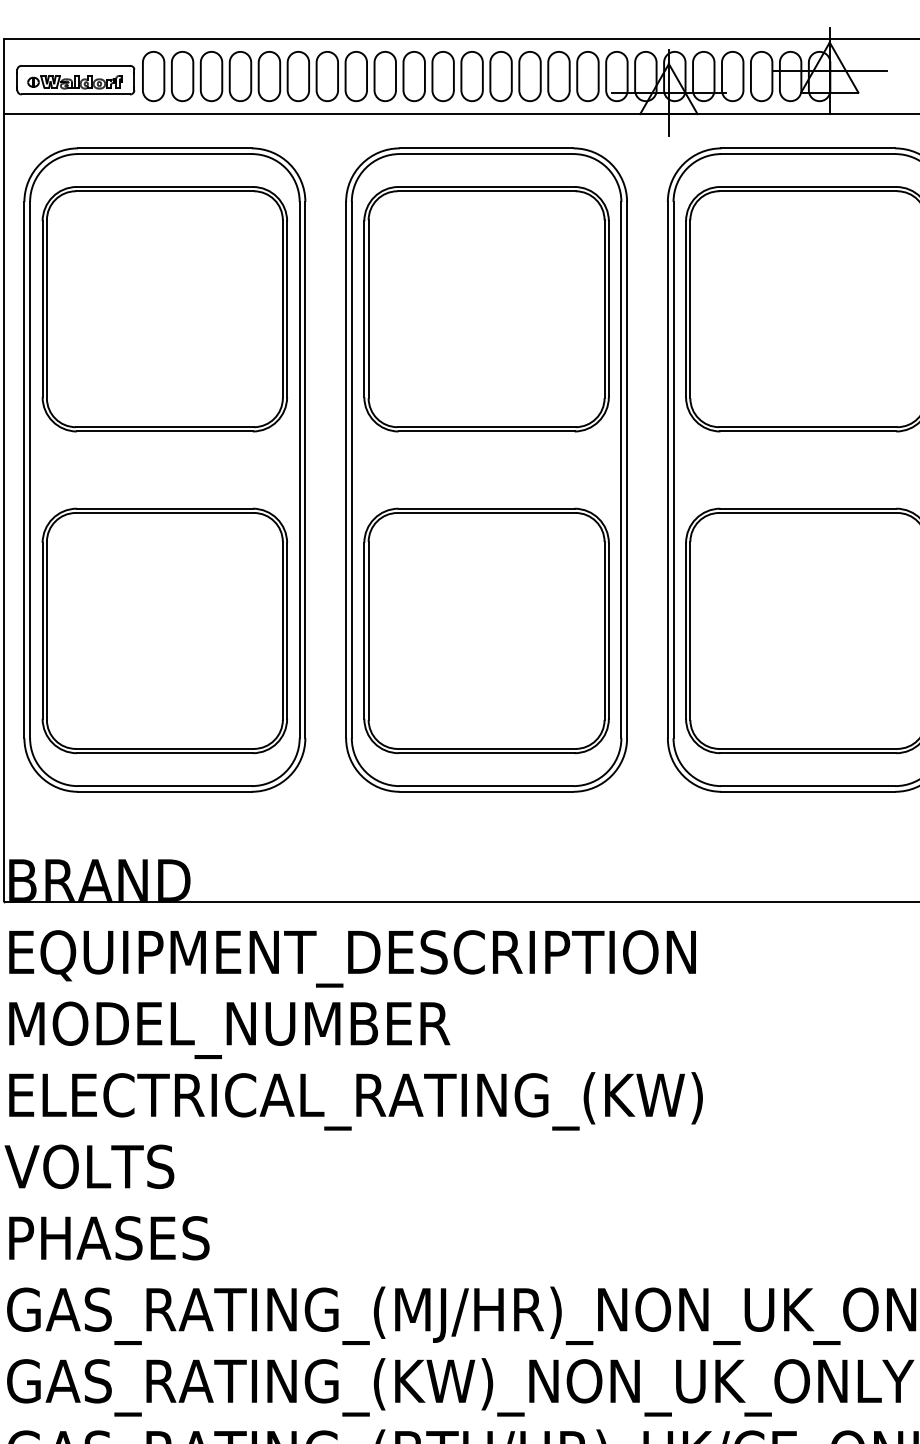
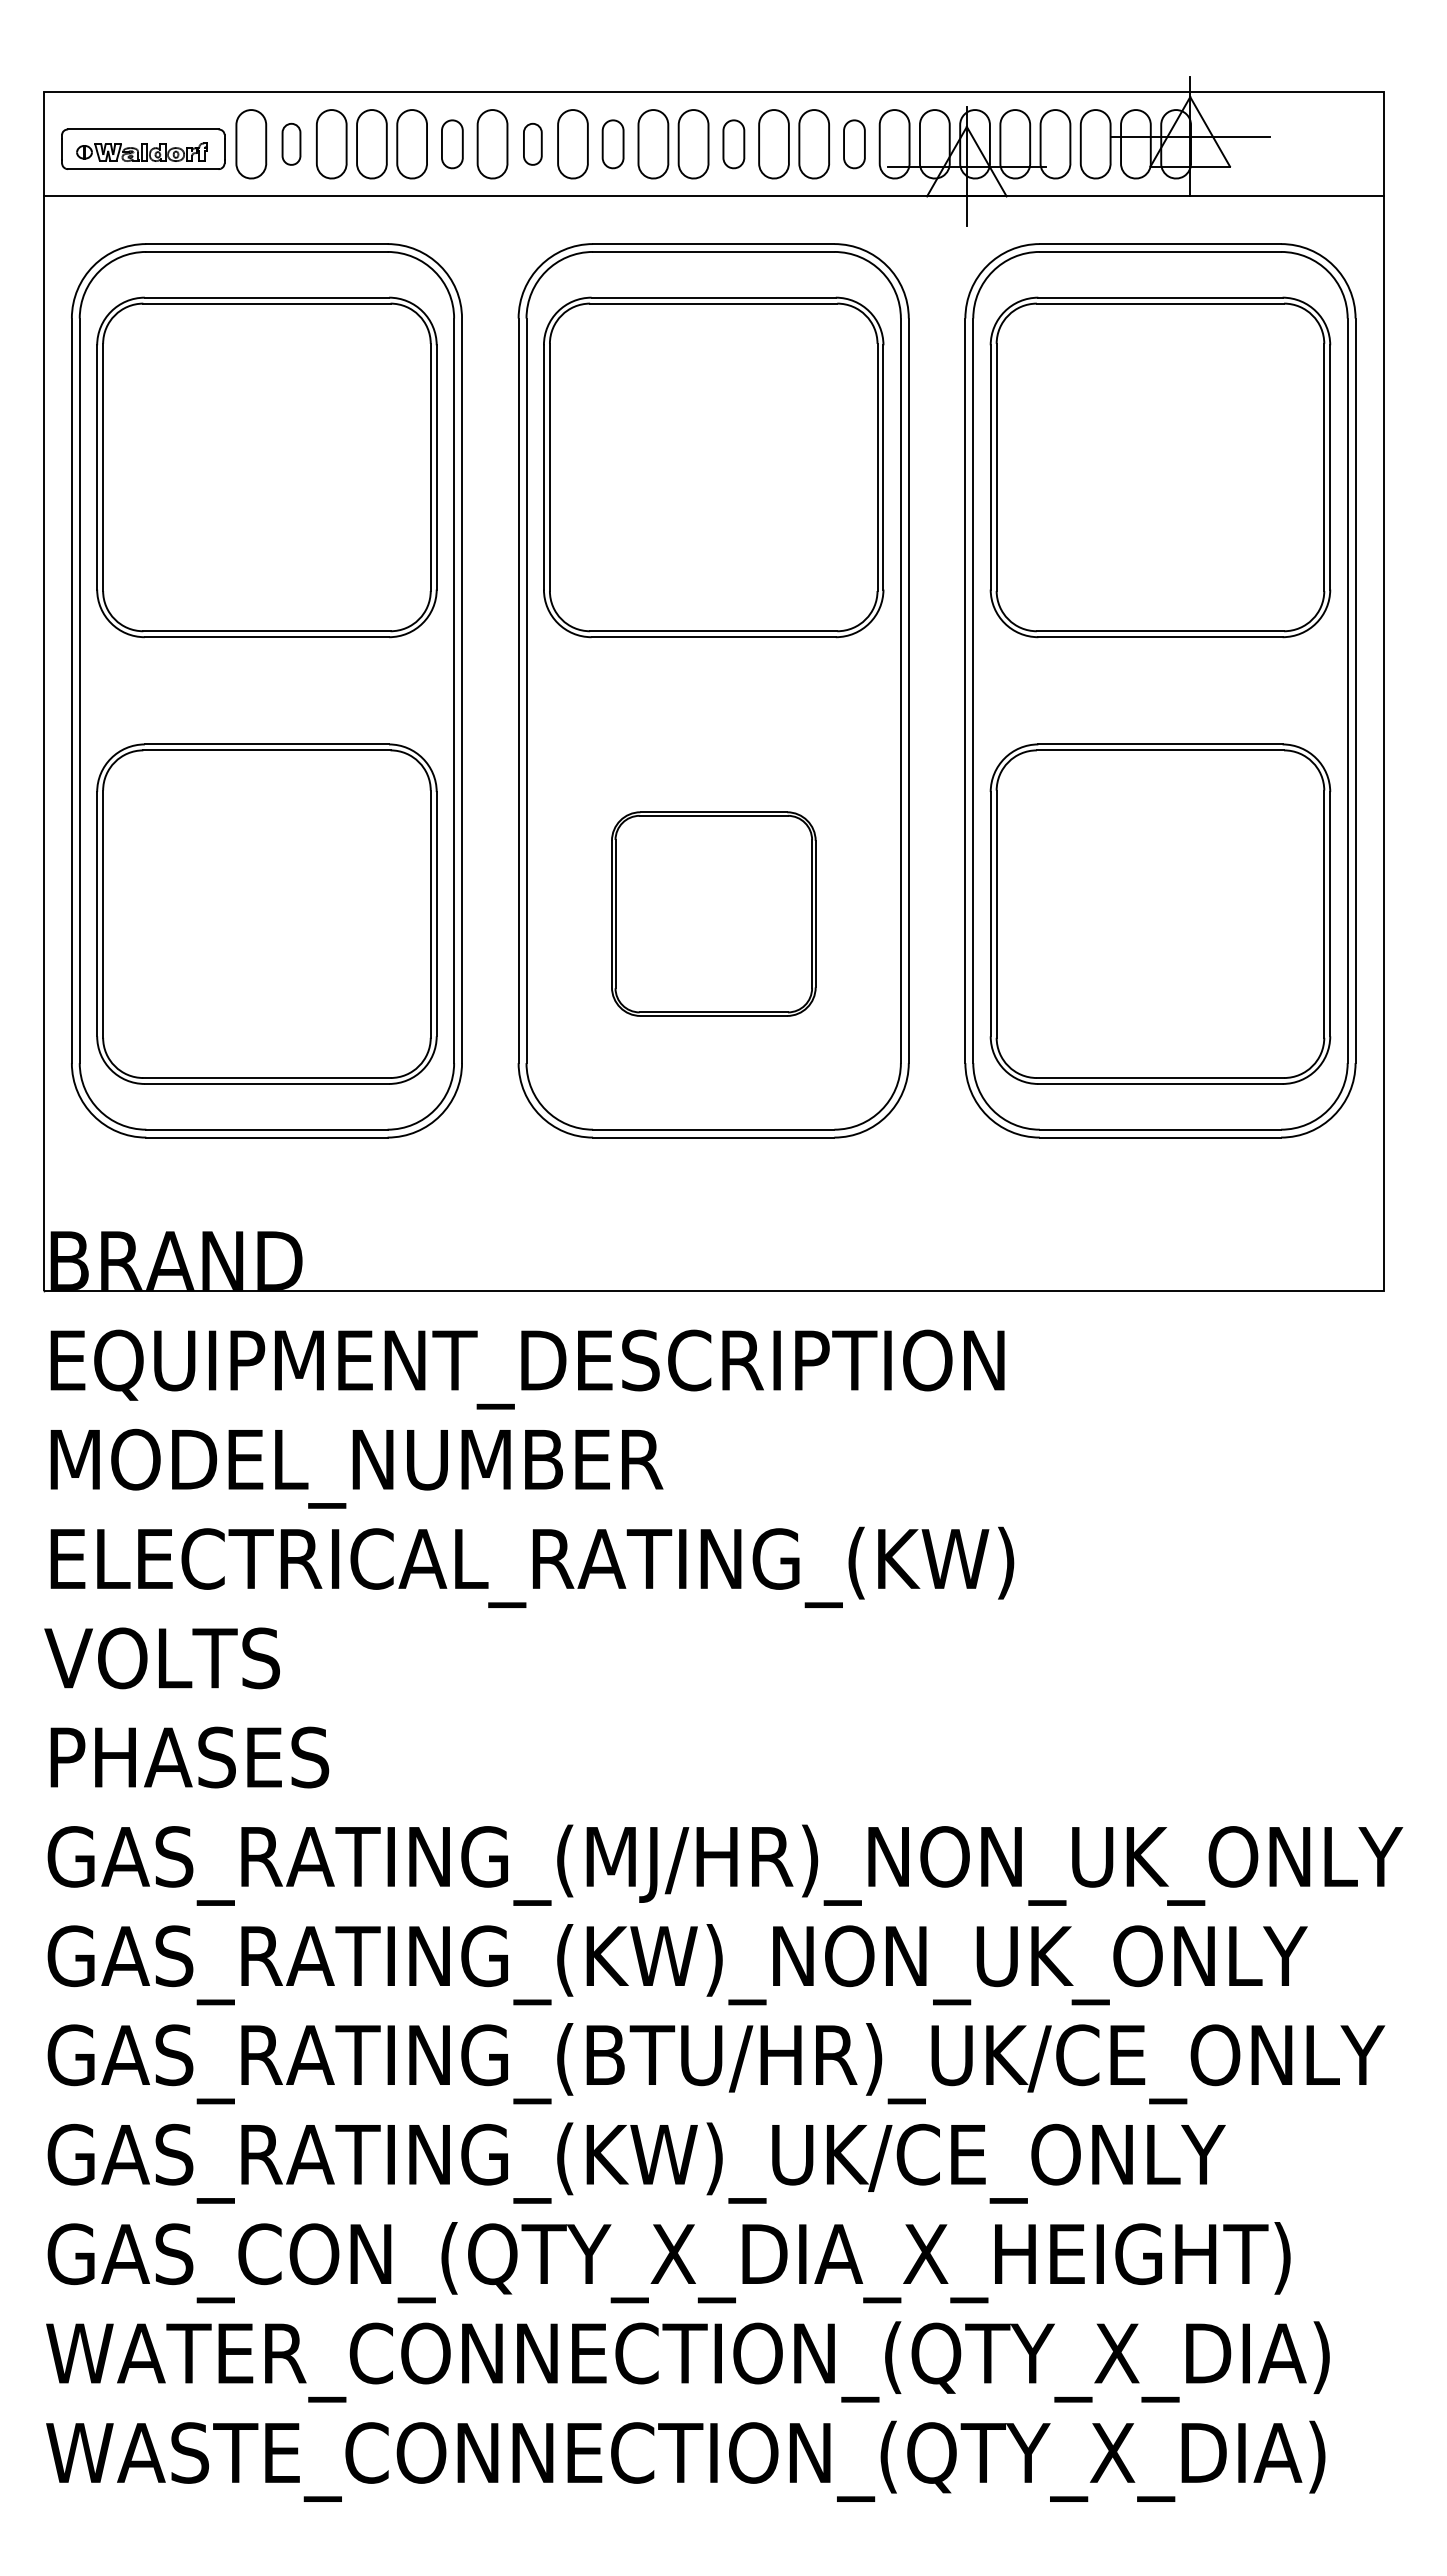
part: (182, 76) -> (291, 144), size x0.6
part: (298, 76) -> (452, 144), size x0.7
part: (356, 76) -> (532, 144), size x0.6
part: (413, 76) -> (612, 144), size x0.7
part: (500, 76) -> (733, 144), size x0.7
part: (587, 76) -> (854, 144), size x0.7
part: (486, 630) -> (713, 913), size x0.6

